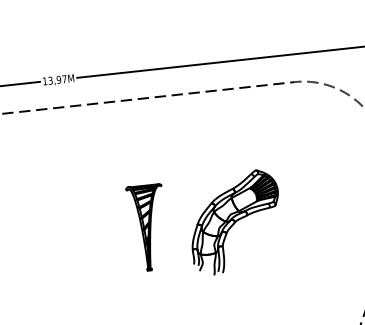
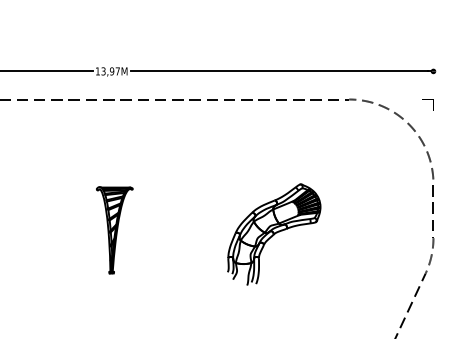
part: (147, 228) -> (114, 230), moved

